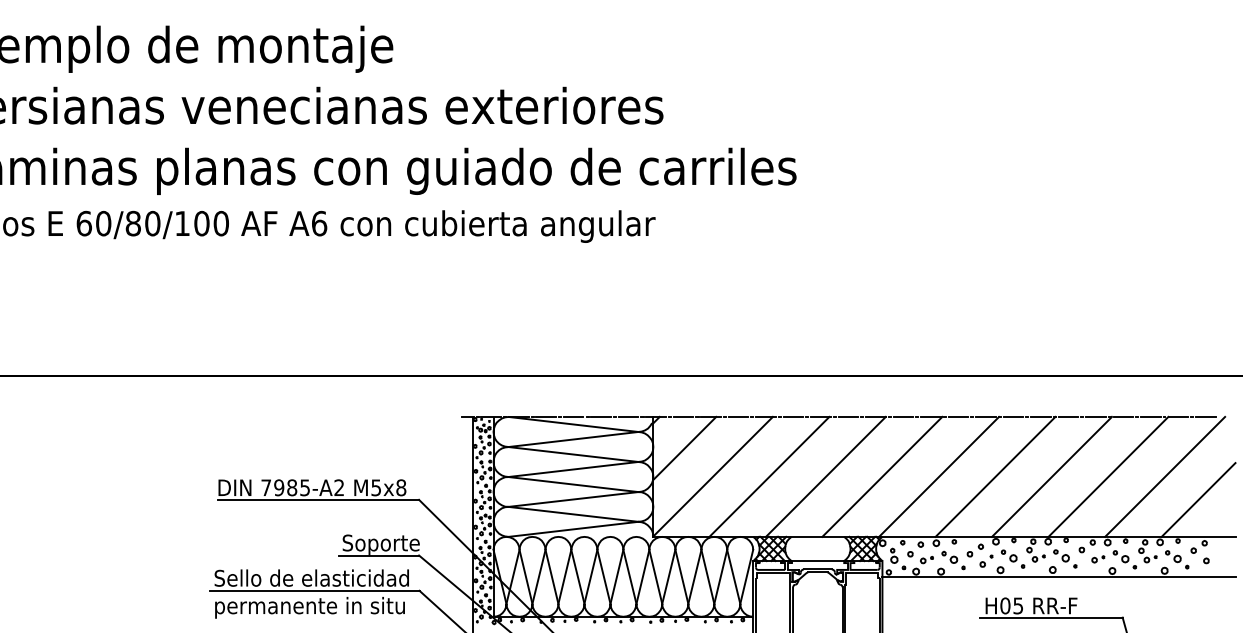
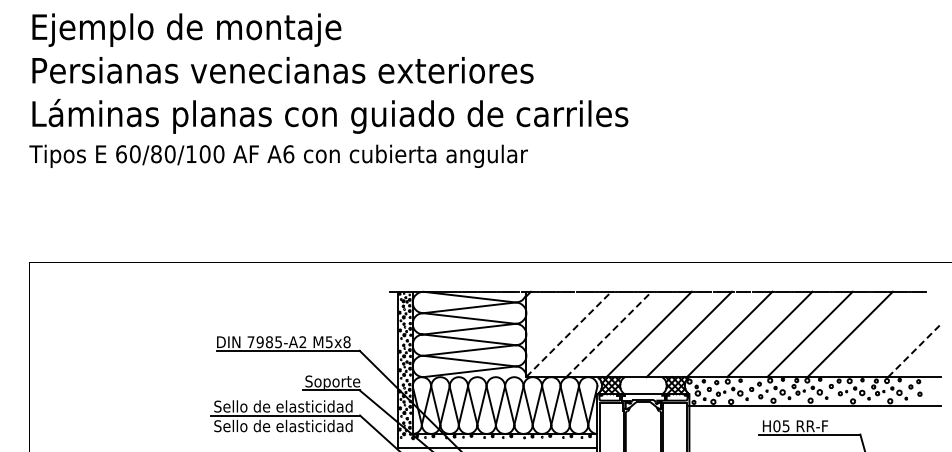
line: (684, 447) -> (548, 313), removed
line: (713, 475) -> (569, 333), solid -> dashed
line: (770, 476) -> (609, 334), solid -> dashed
line: (1165, 476) -> (890, 334), removed
line: (1198, 499) -> (914, 350), solid -> dashed
text: (311, 607) -> (283, 427), permanente in situ -> Sello de elasticidad

